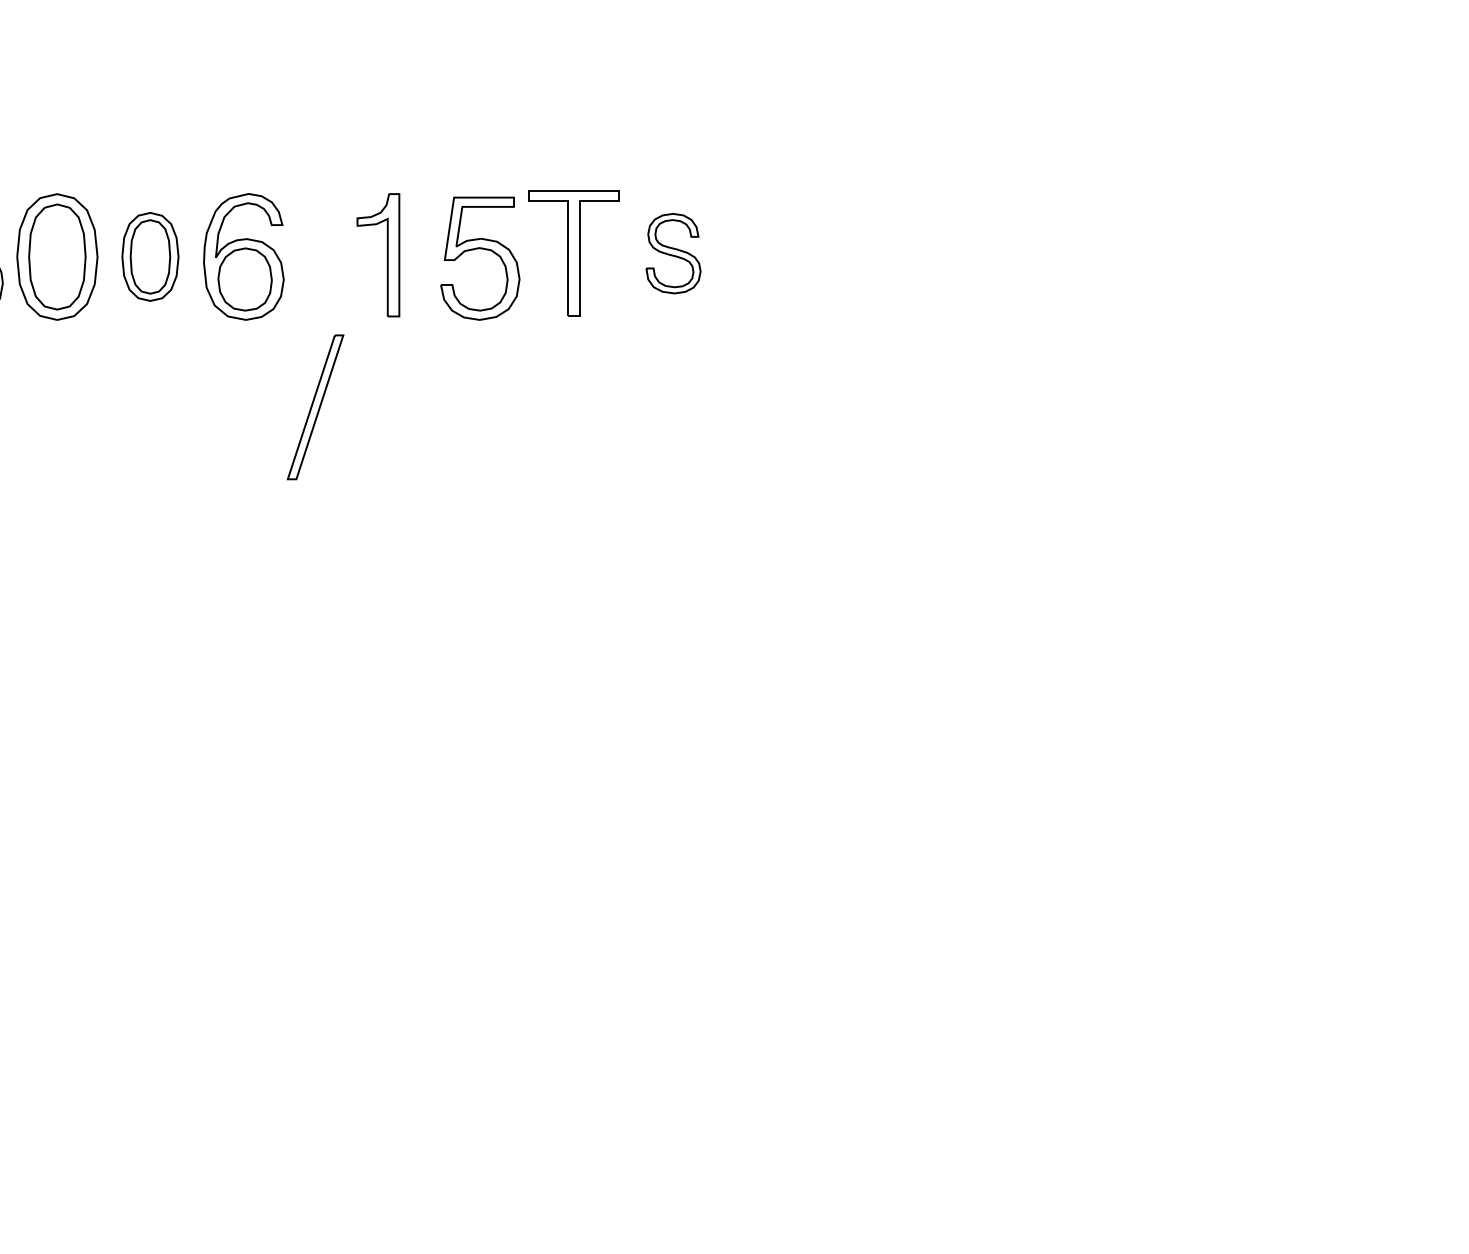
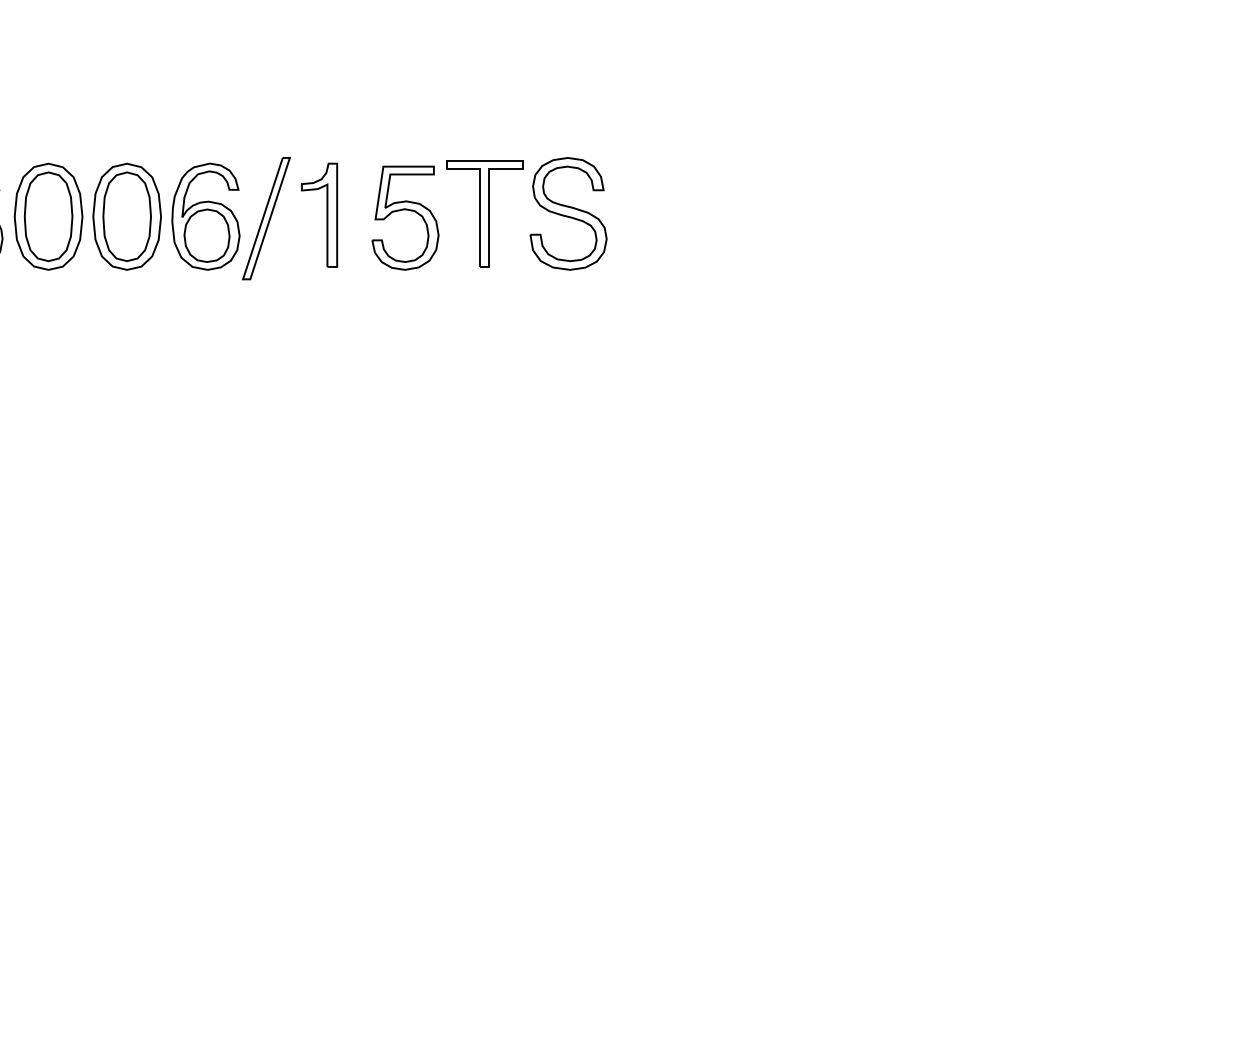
part: (673, 253) -> (568, 213), size x1.67
part: (149, 256) -> (126, 216), size x1.43
part: (315, 407) -> (266, 218), moved

